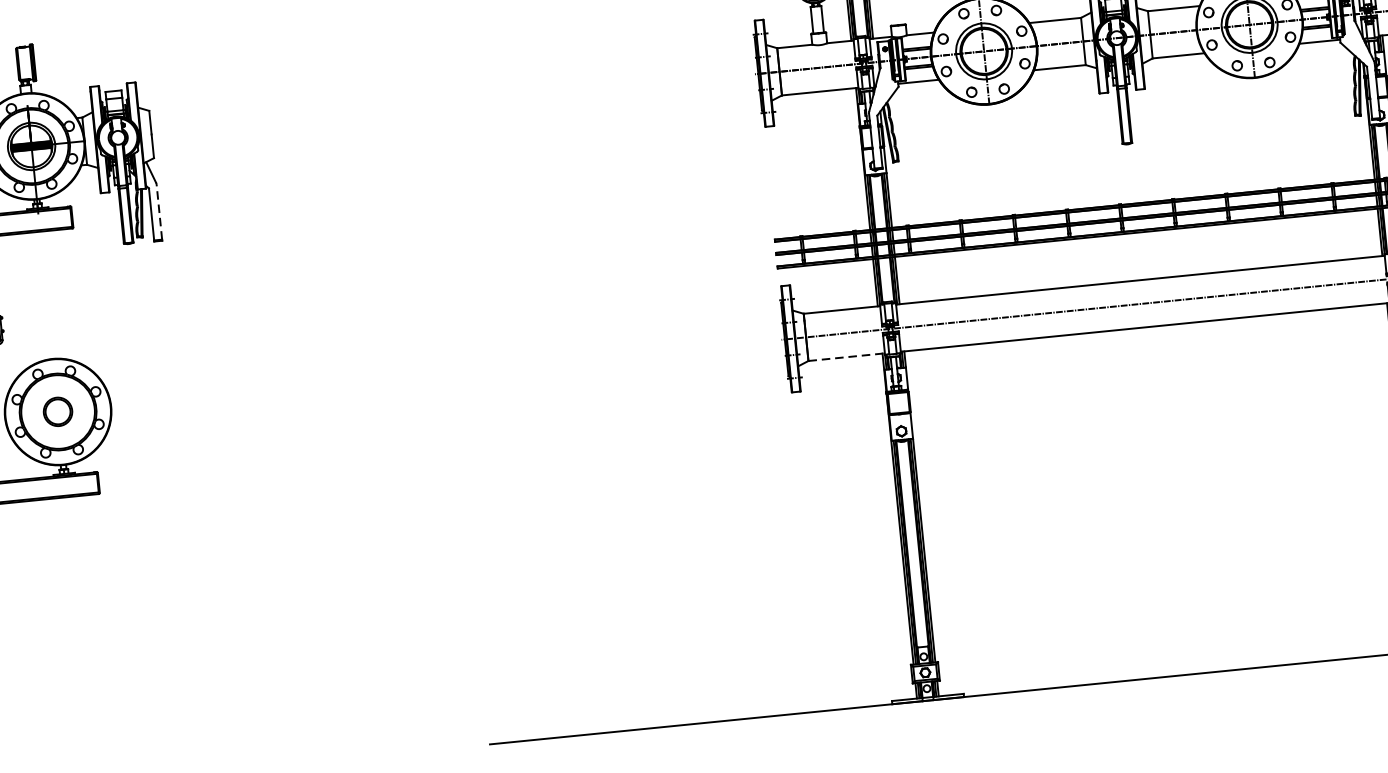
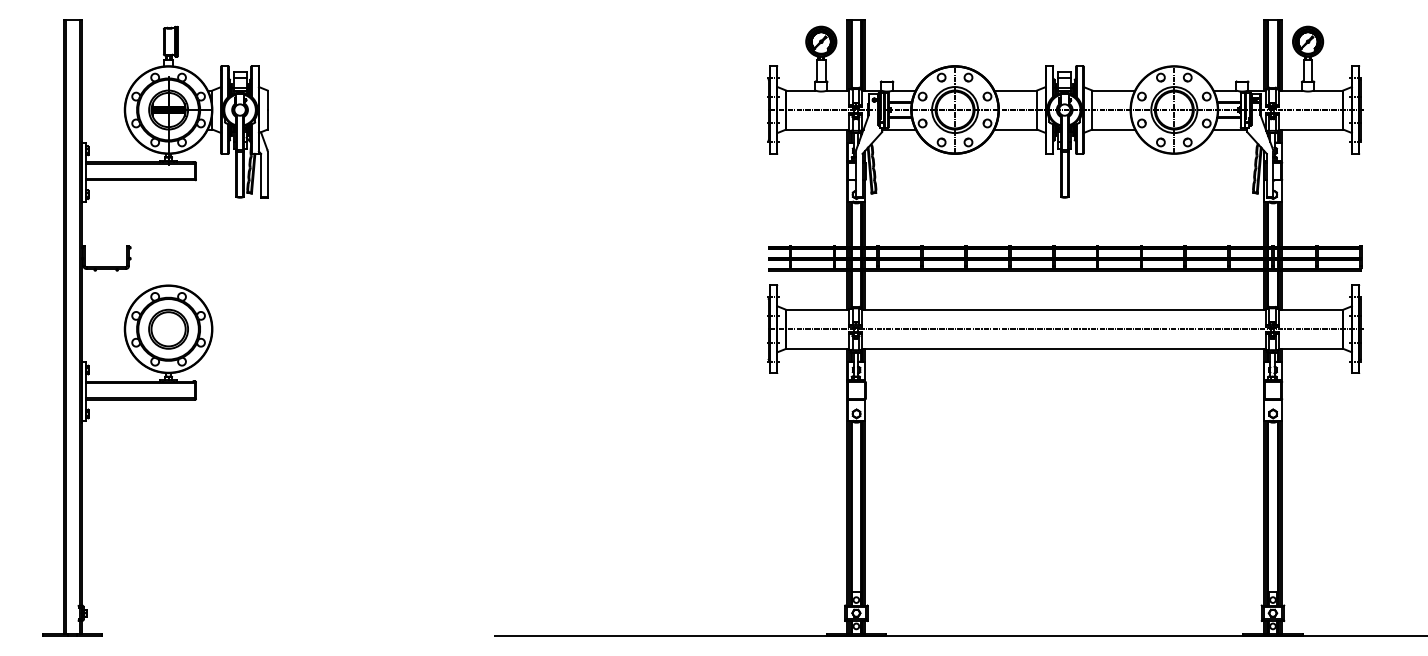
line: (159, 212) -> (267, 174), dashed -> solid
line: (846, 356) -> (817, 348), dashed -> solid
part: (57, 411) -> (168, 328), size x1.67

